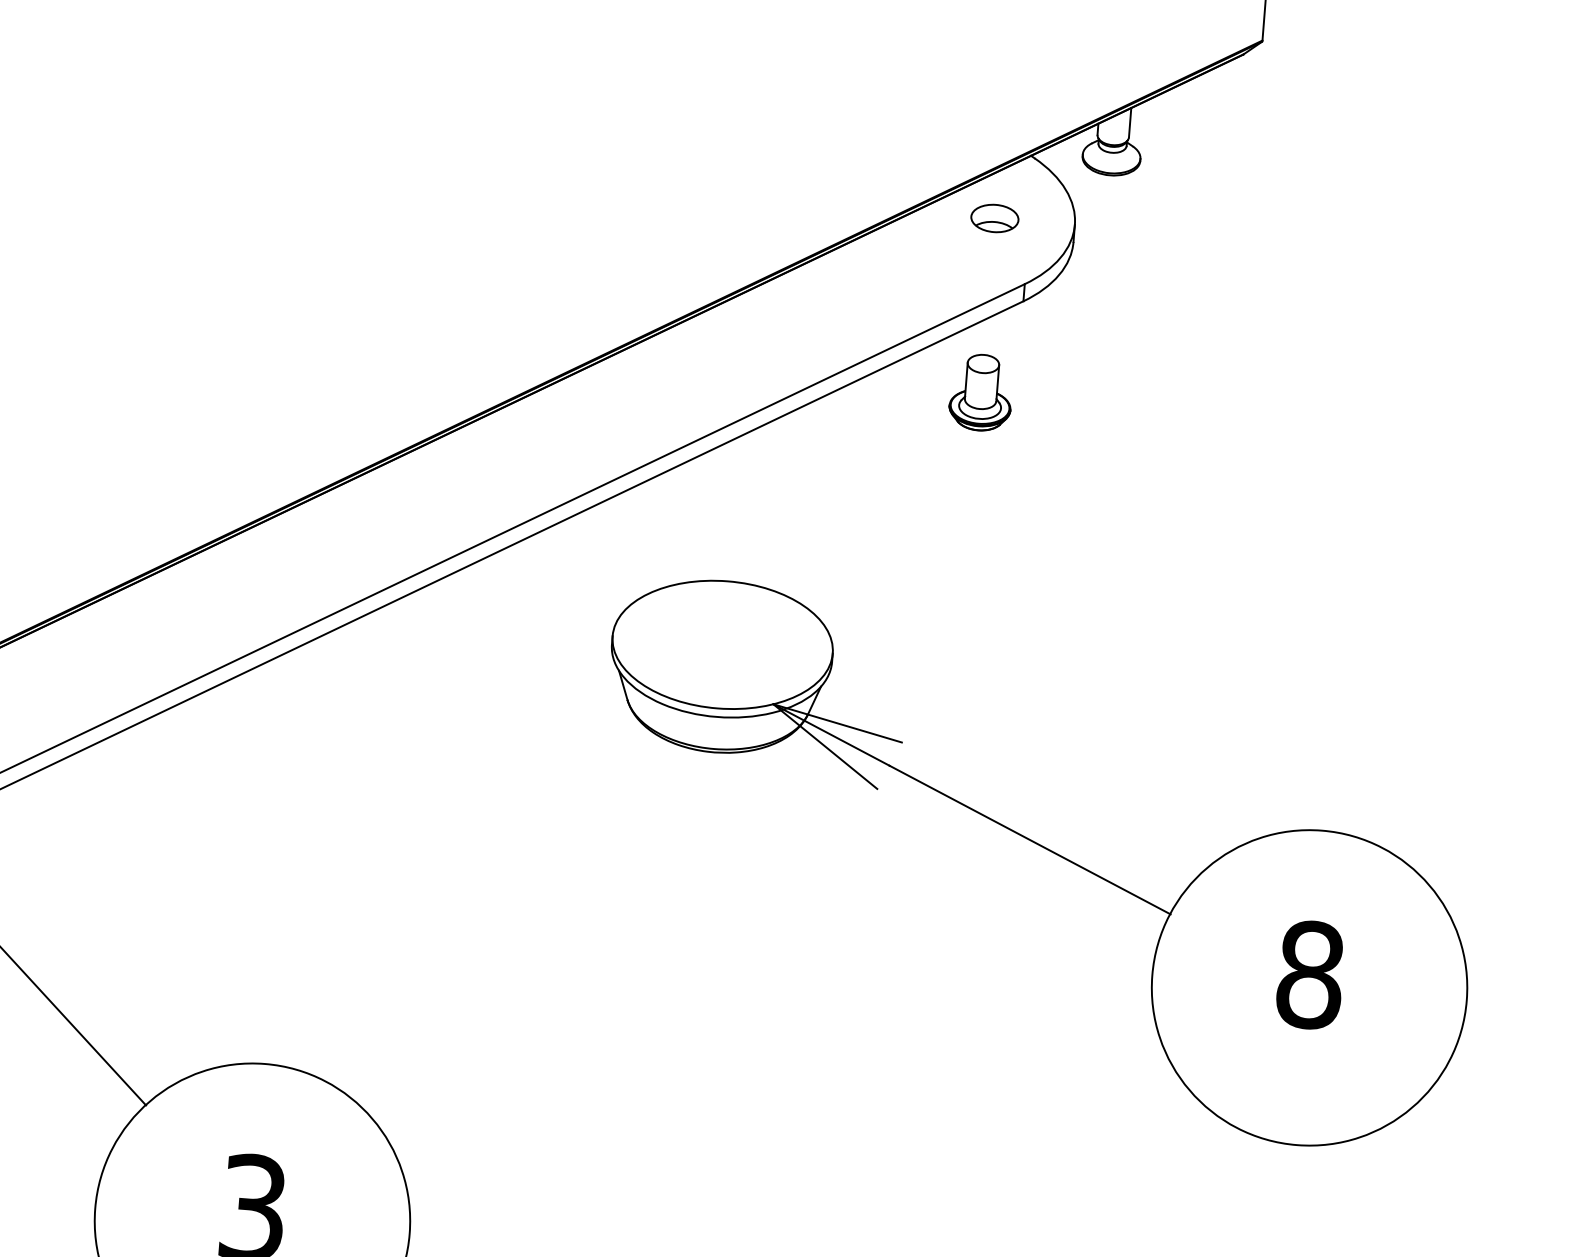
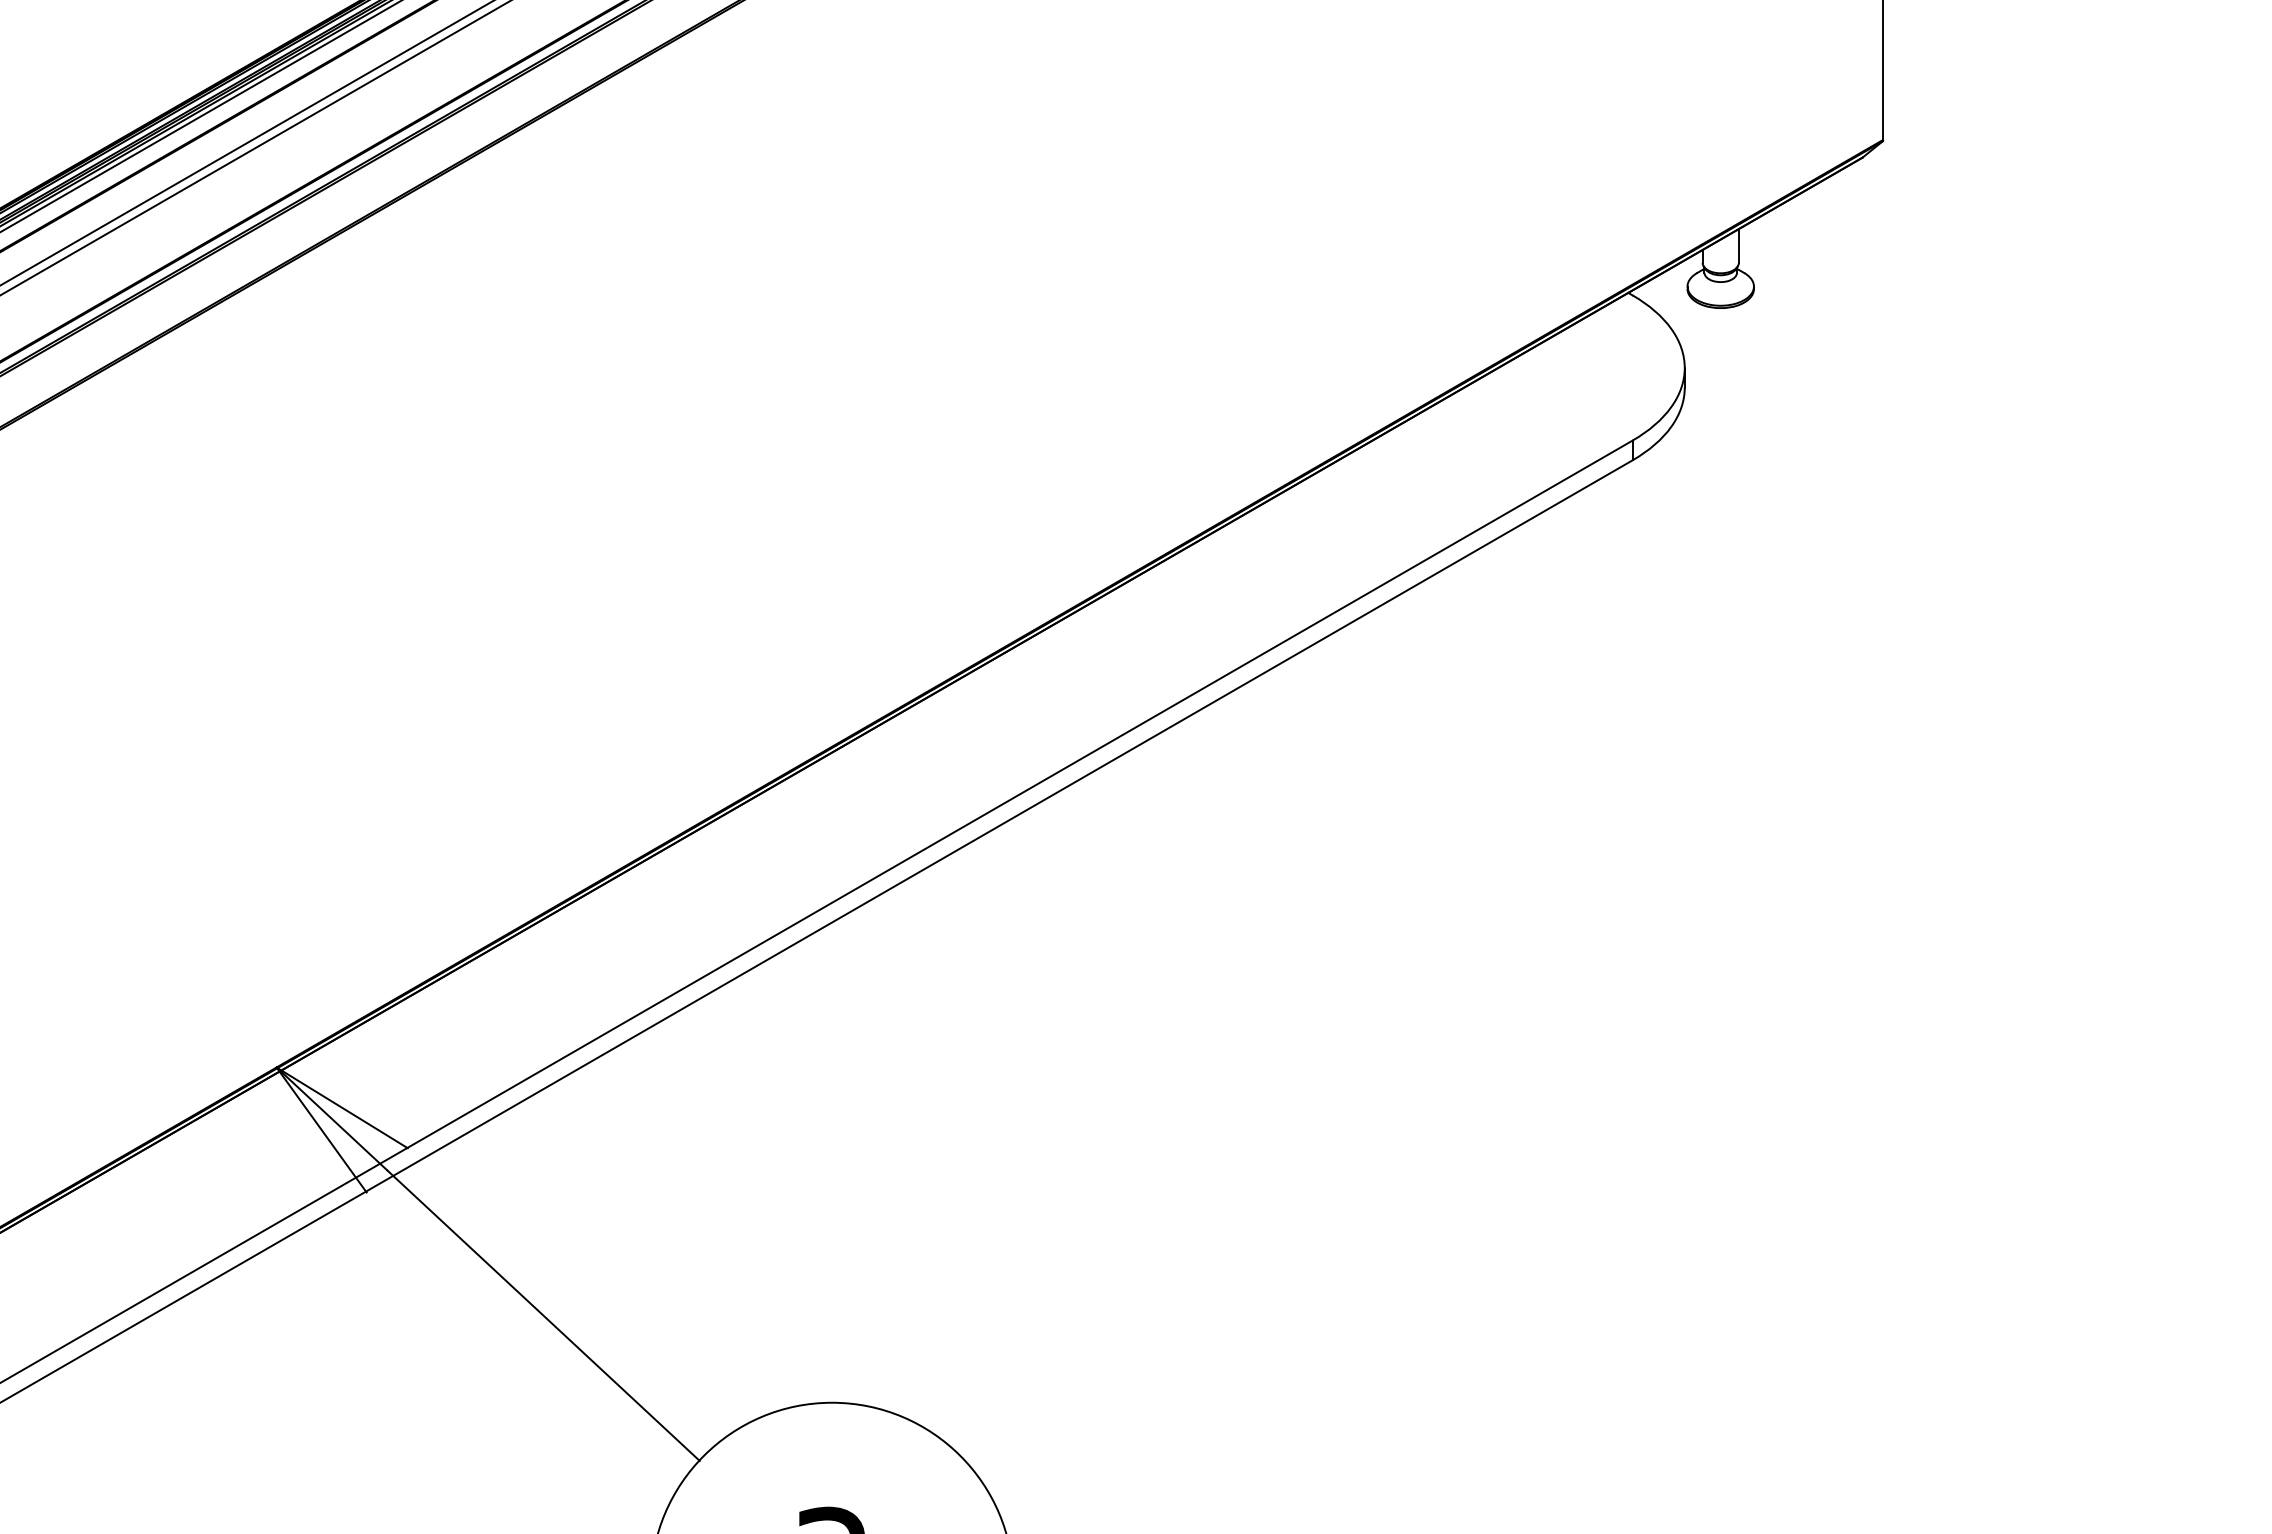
part: (994, 218) -> (1592, 367), removed
part: (981, 392) -> (1592, 568), removed
part: (1045, 849) -> (1707, 1086), removed

